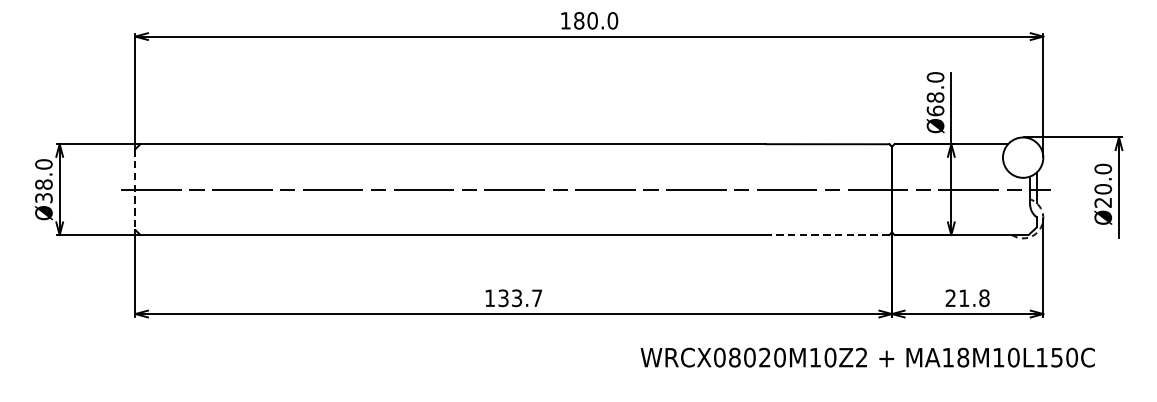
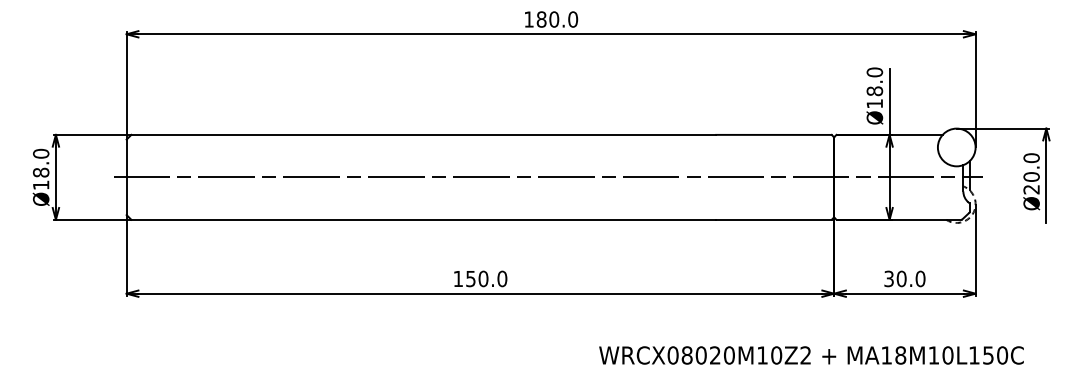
text: (935, 110) -> (874, 103), Ø68.0 -> Ø18.0
line: (135, 189) -> (126, 177), dashed -> solid
text: (43, 197) -> (40, 184), Ø38.0 -> Ø18.0
line: (828, 234) -> (774, 219), dashed -> solid
text: (520, 297) -> (486, 278), 133.7 -> 150.0
text: (967, 297) -> (904, 278), 21.8 -> 30.0
text: (867, 357) -> (811, 355), moved

